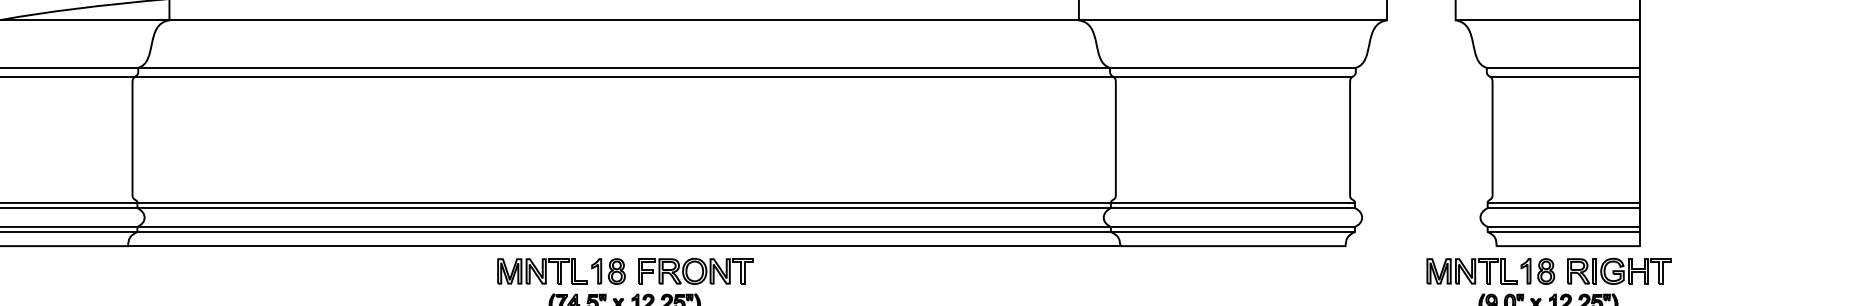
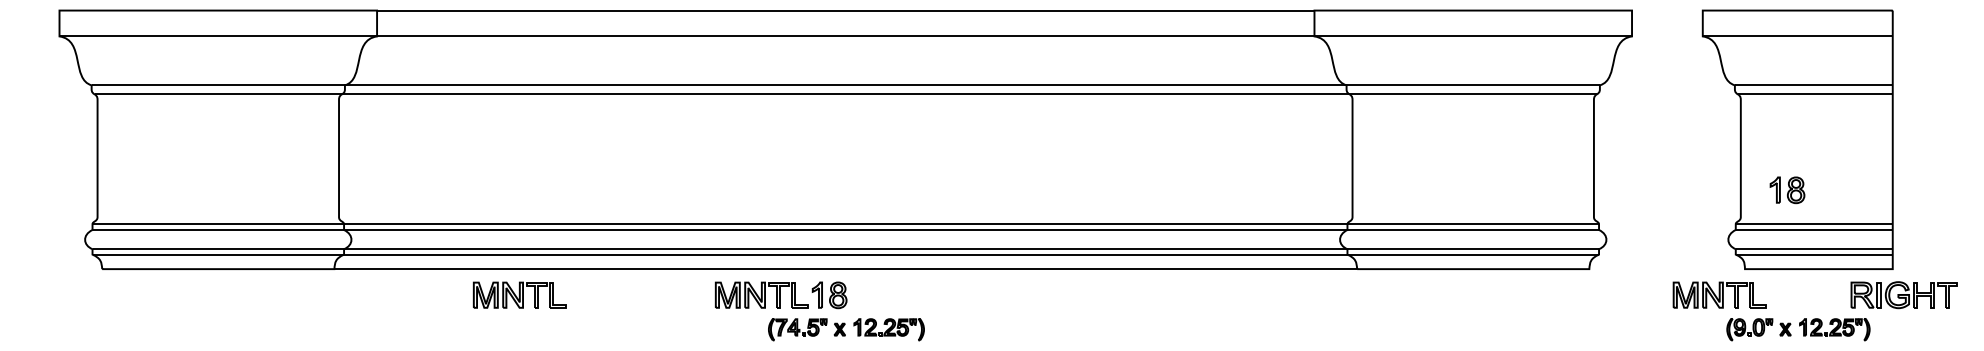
part: (307, 270) -> (519, 294), added
part: (695, 271) -> (919, 295), removed
part: (1537, 271) -> (1787, 190), moved
part: (1618, 271) -> (1903, 295), moved

